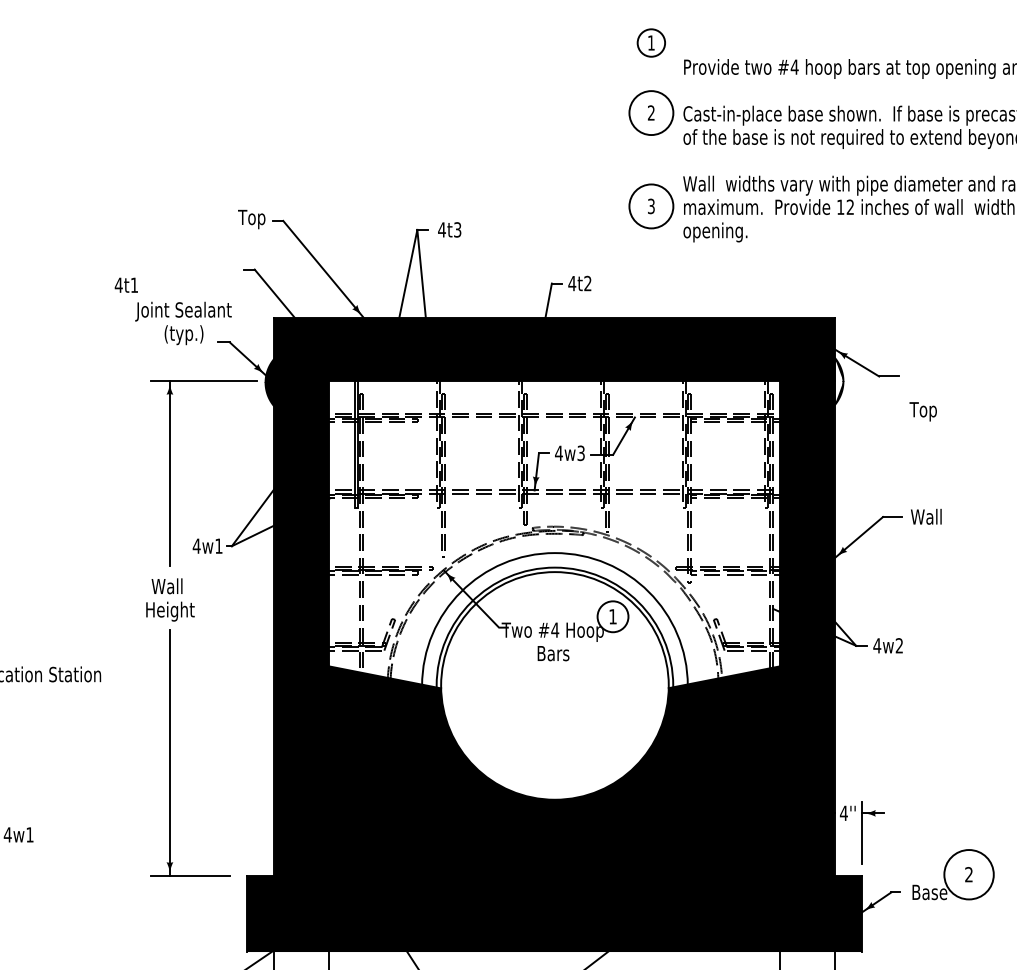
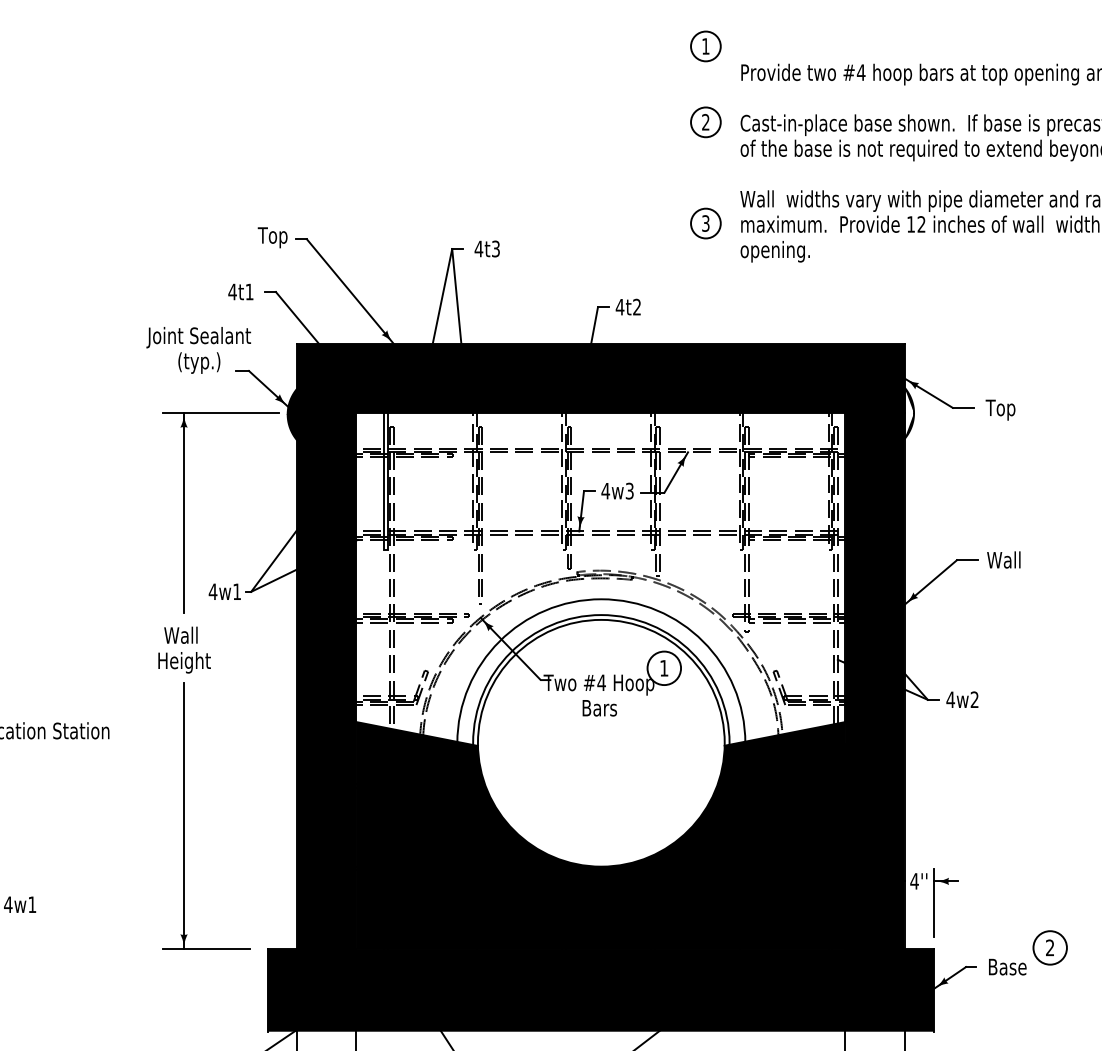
circle: (651, 113) -> (705, 122), size x0.62
circle: (651, 206) -> (705, 223), size x0.62
text: (126, 284) -> (240, 291), moved
text: (923, 411) -> (1000, 409), moved
circle: (968, 874) -> (1049, 947), size x0.62

